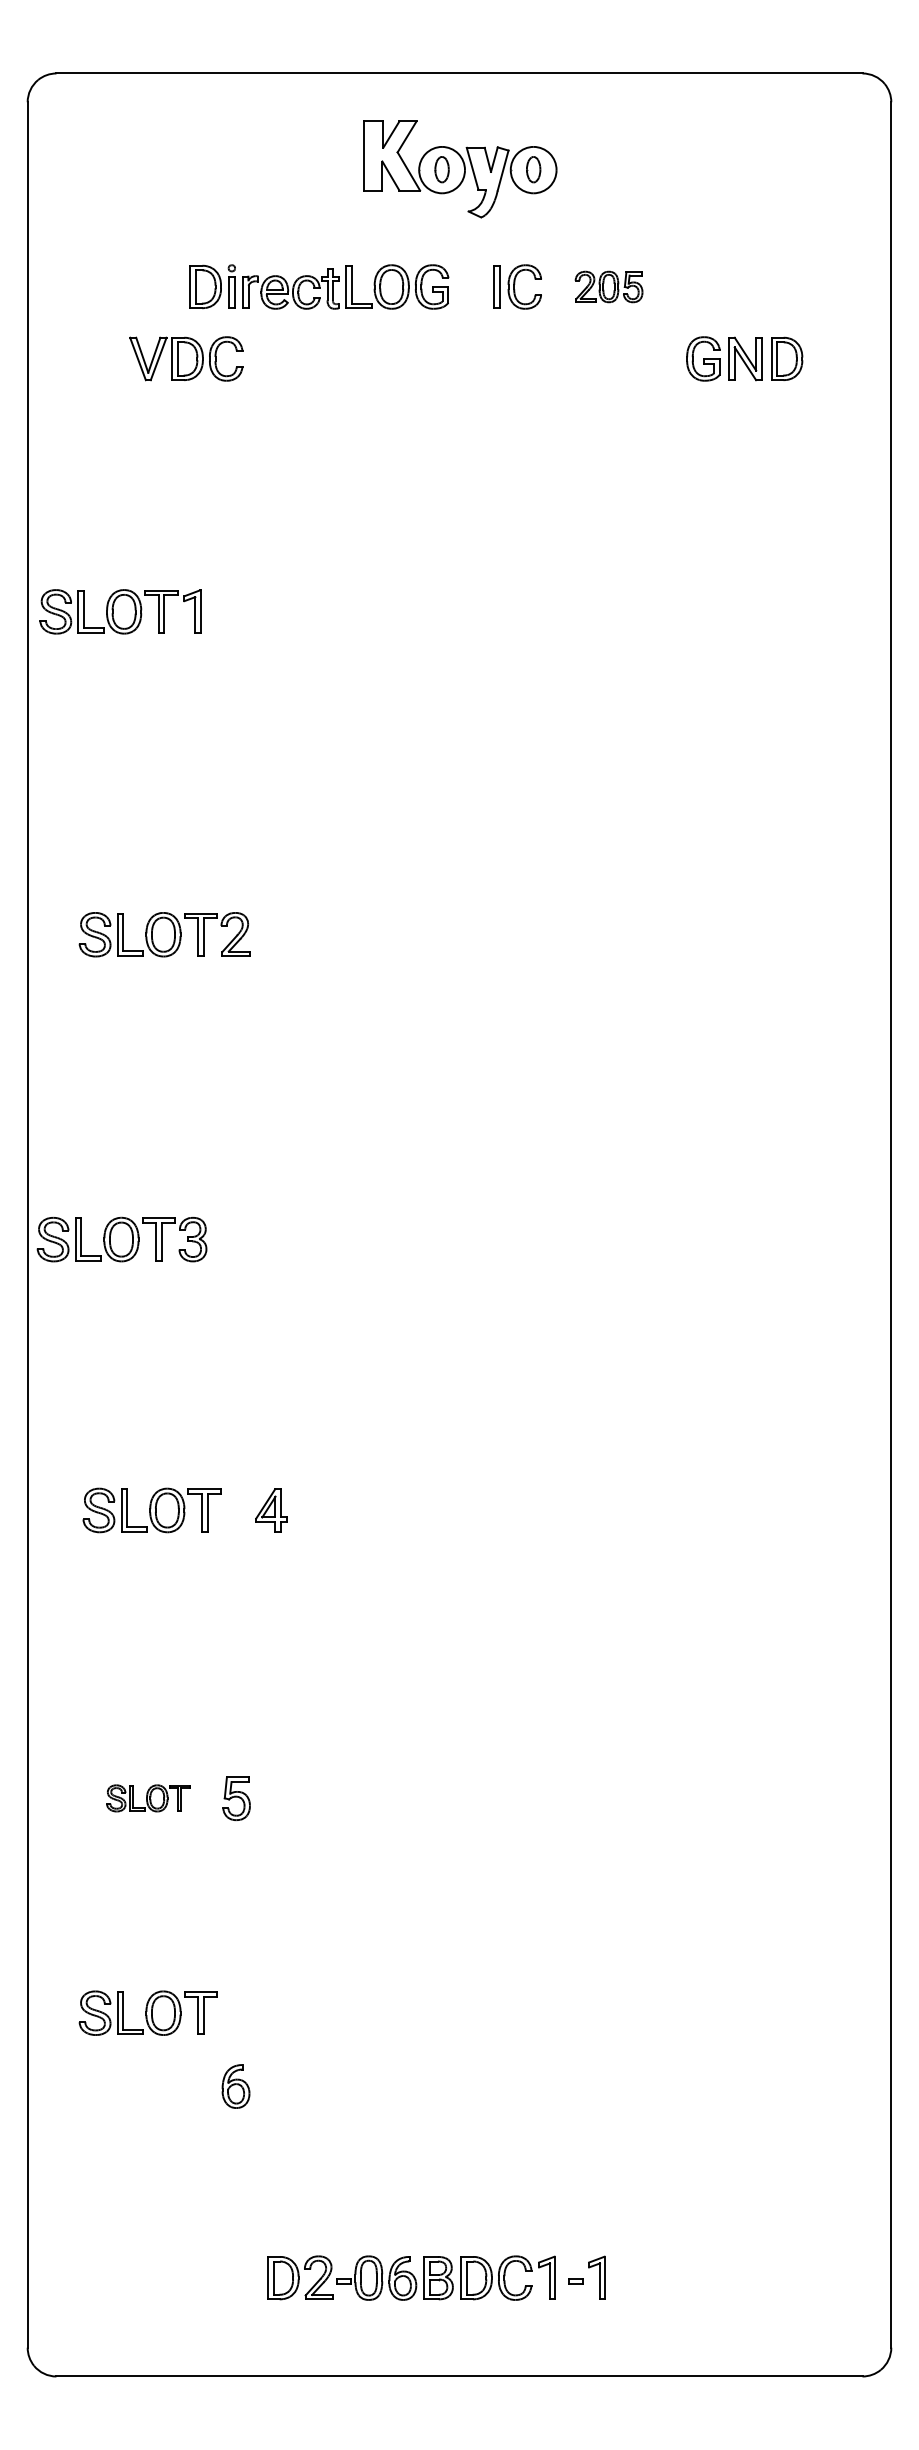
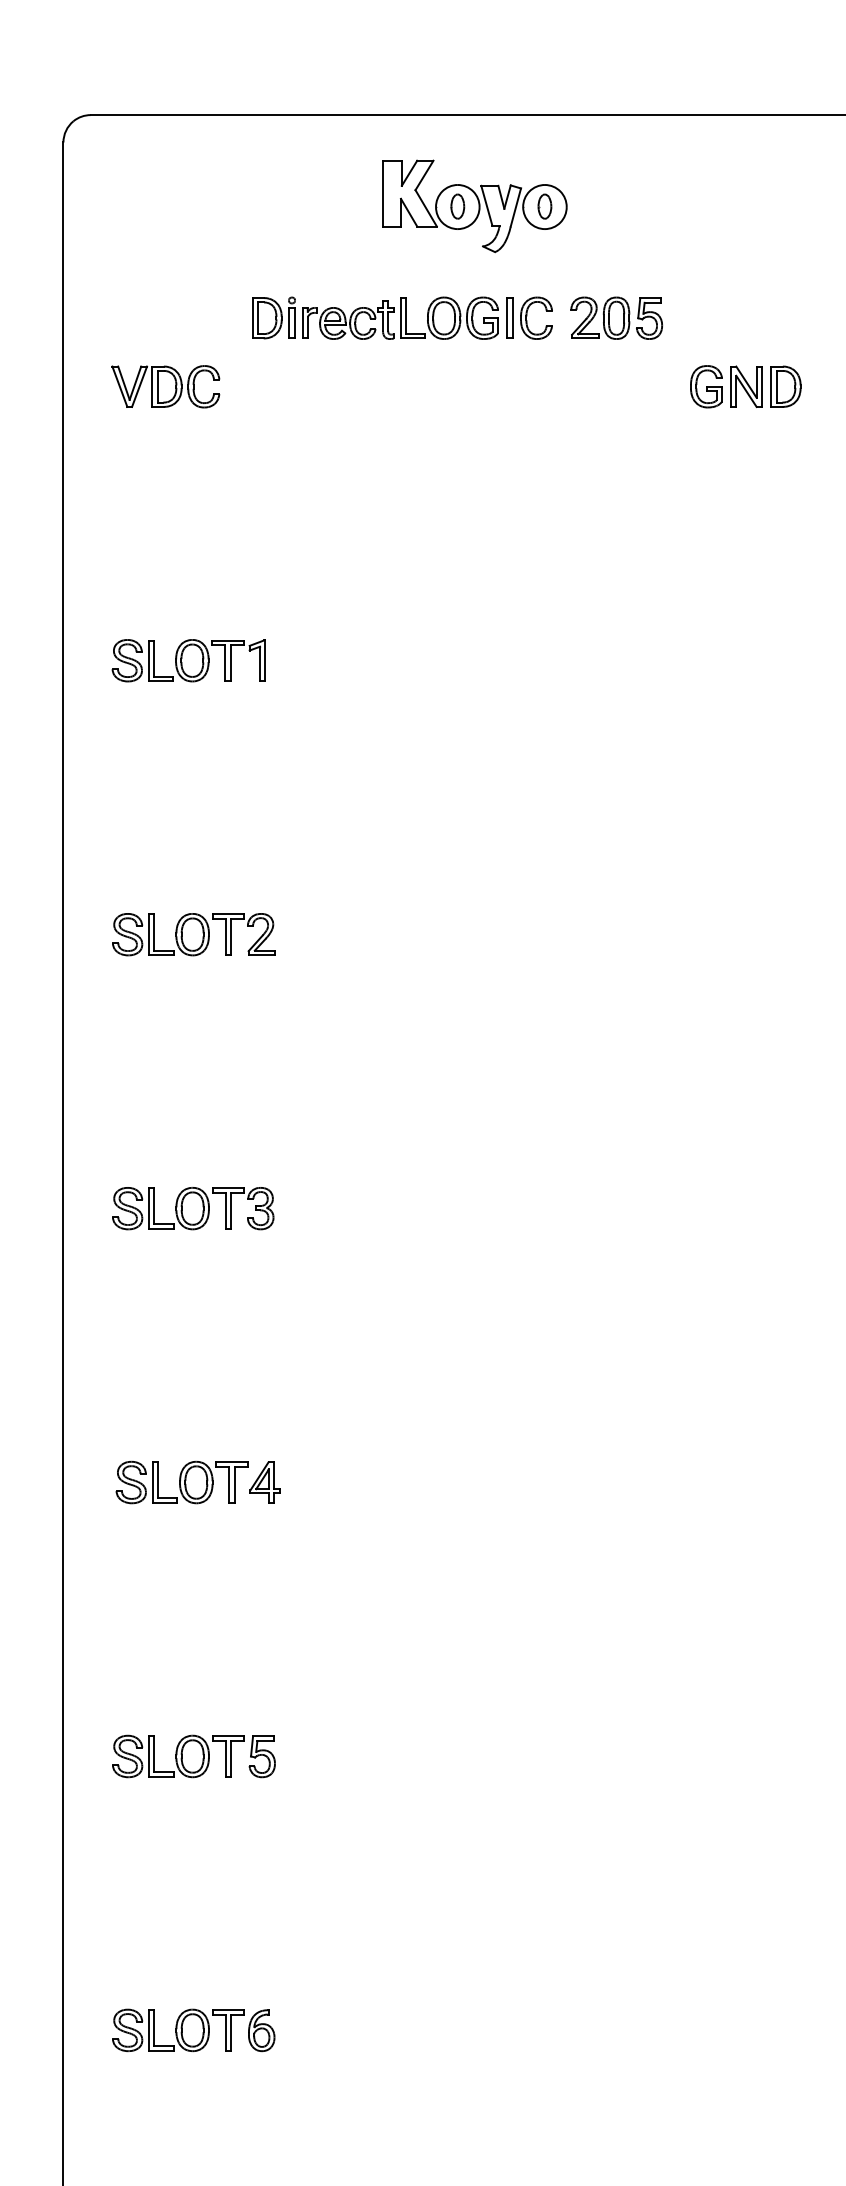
part: (319, 286) -> (375, 317), moved
part: (608, 286) -> (616, 317), size x1.43
part: (186, 358) -> (166, 386), moved
part: (120, 611) -> (188, 660), moved
part: (121, 1239) -> (192, 1208), moved
part: (271, 1510) -> (265, 1482), moved
part: (147, 1798) -> (177, 1756), size x1.67
part: (147, 2012) -> (177, 2029), moved

